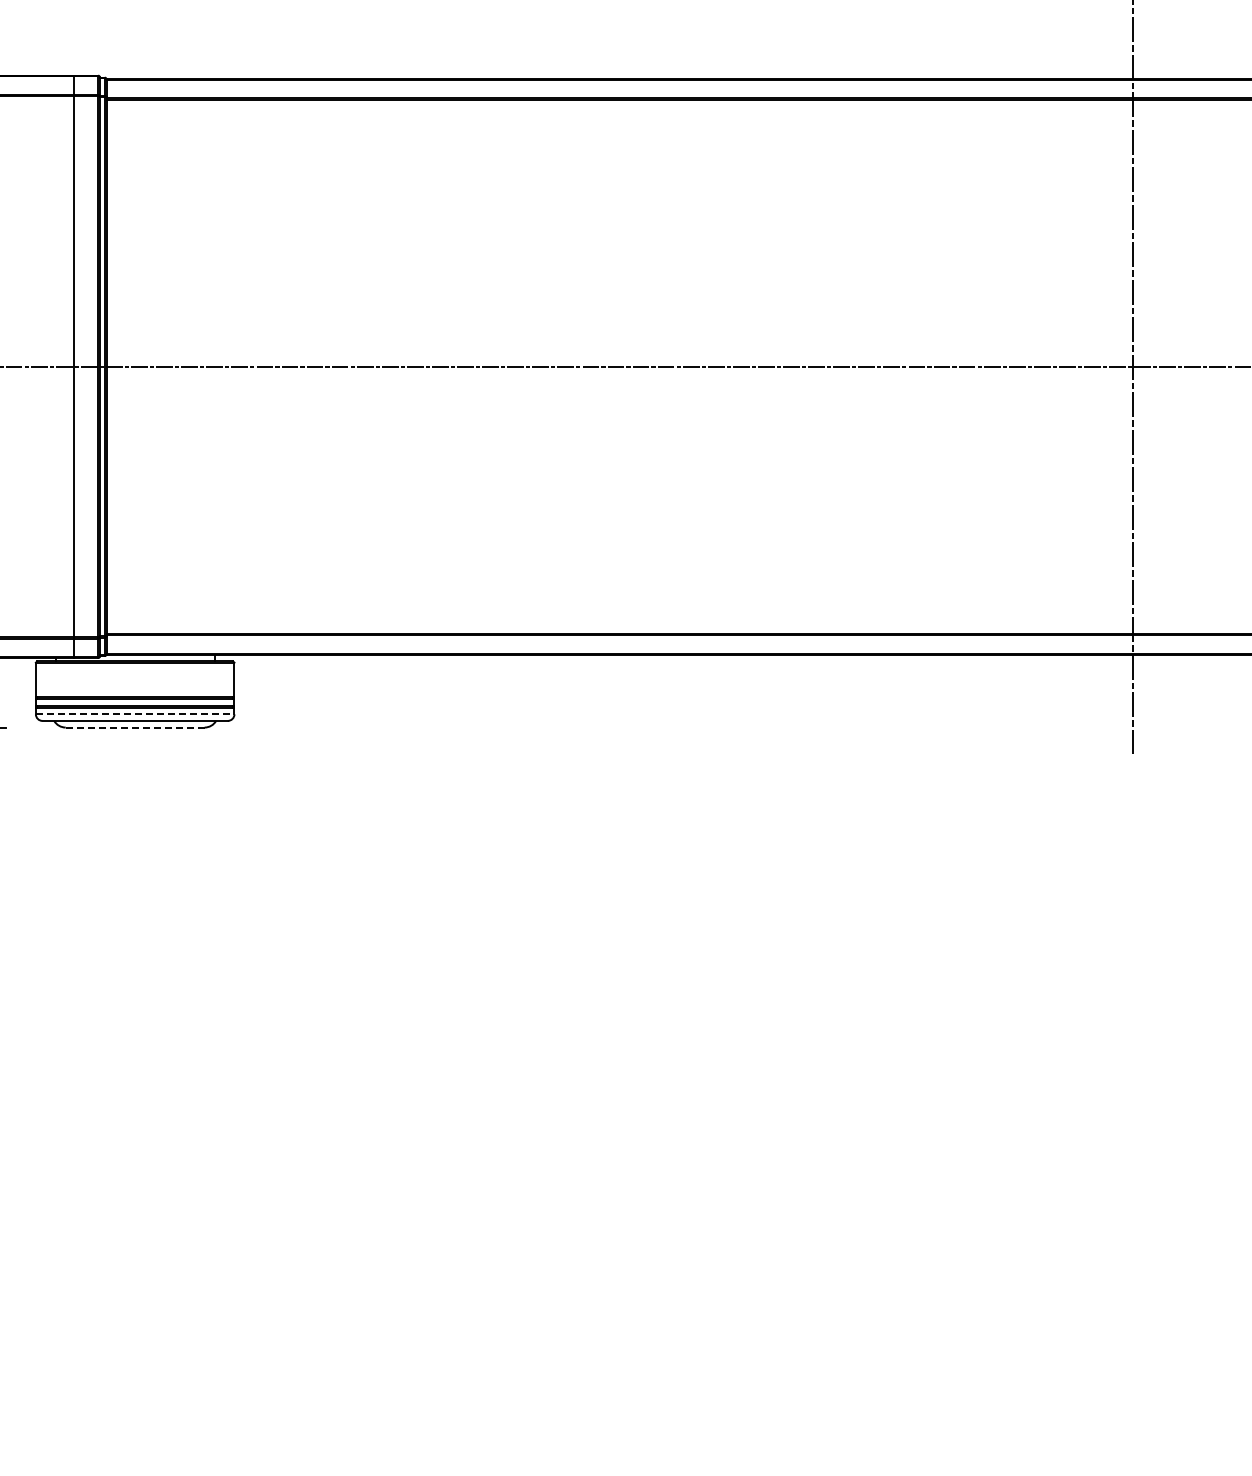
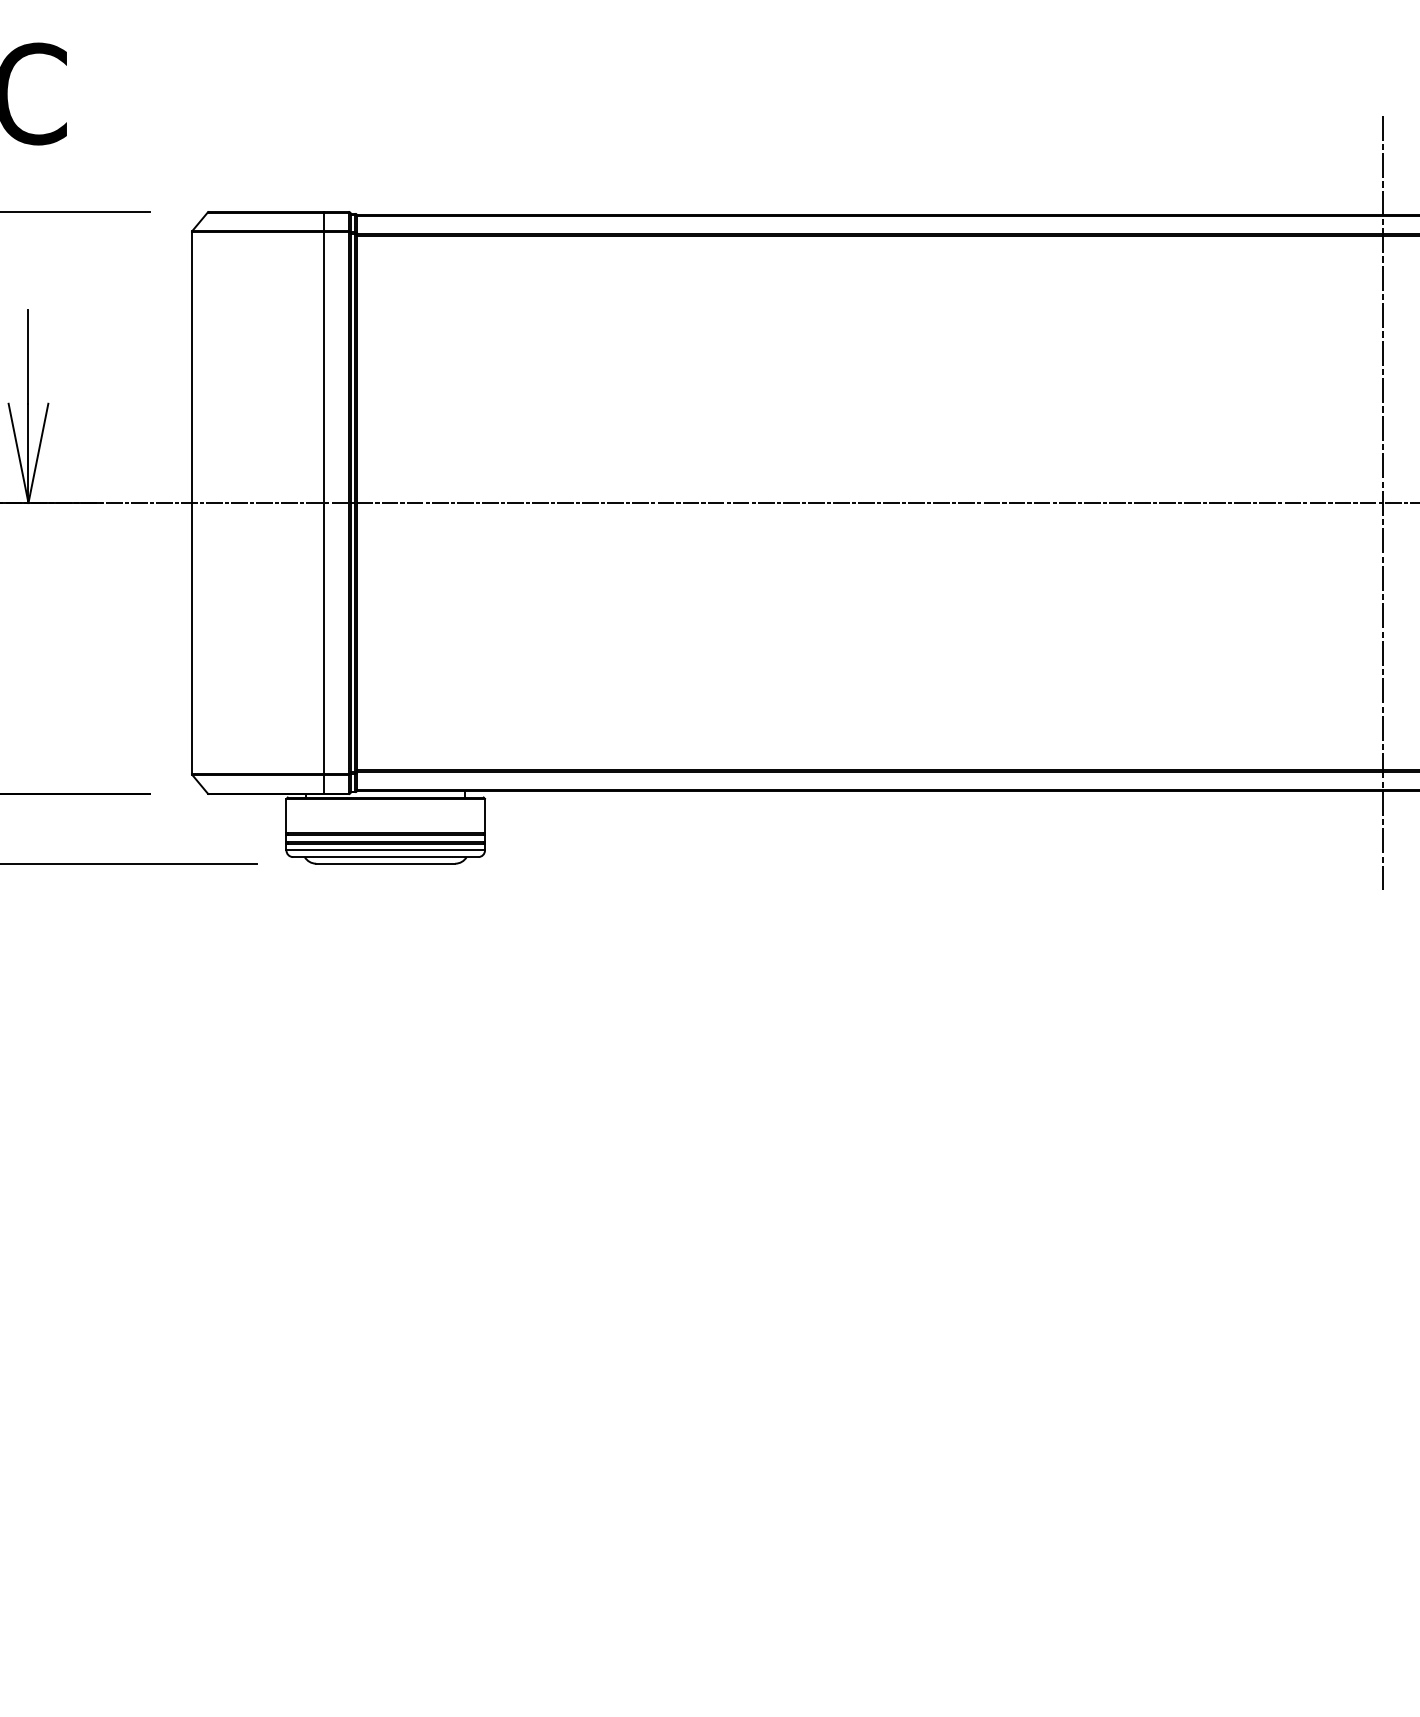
line: (135, 714) -> (386, 850), dashed -> solid
line: (135, 727) -> (386, 863), dashed -> solid

